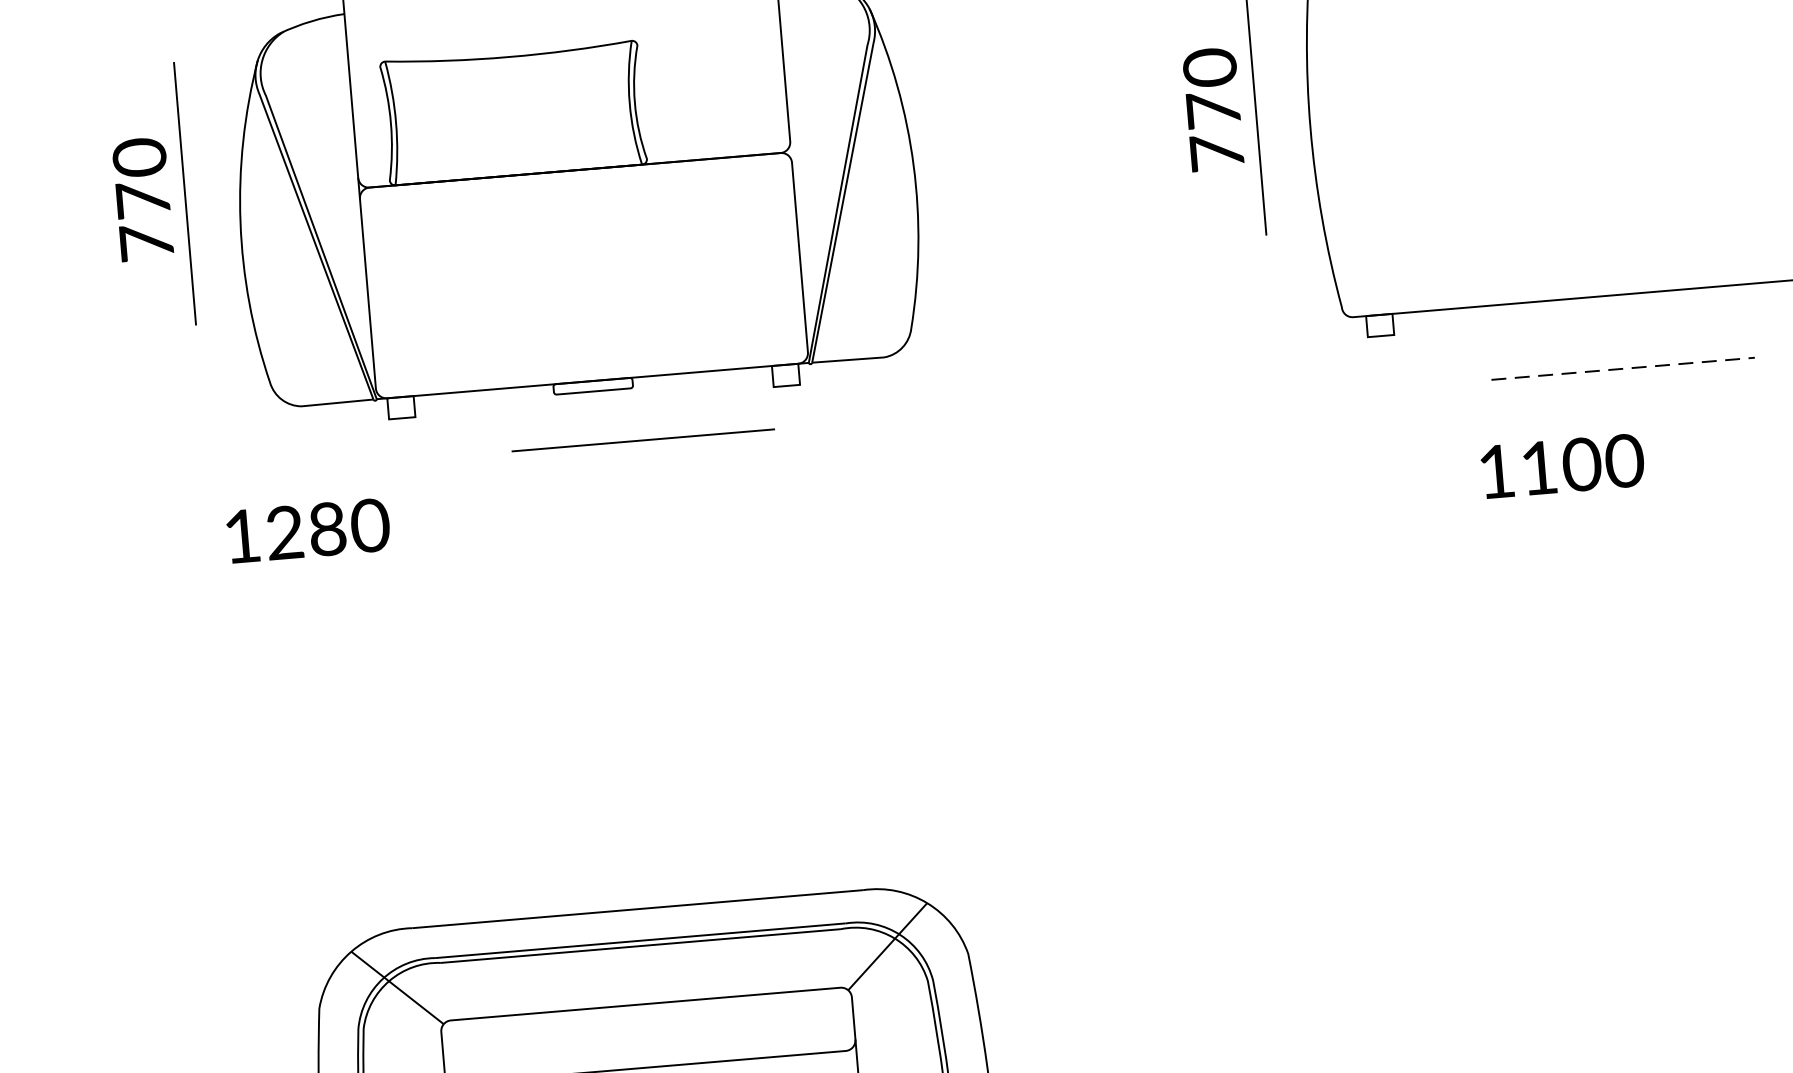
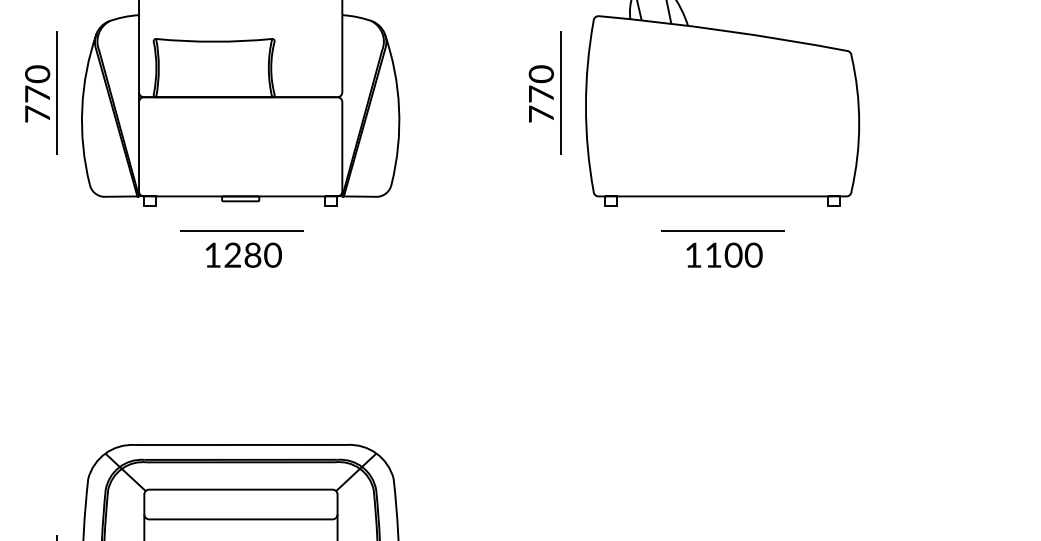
line: (1622, 369) -> (722, 231), dashed -> solid
line: (642, 439) -> (241, 230), moved
text: (1562, 464) -> (724, 254), moved
text: (307, 529) -> (243, 254), moved

